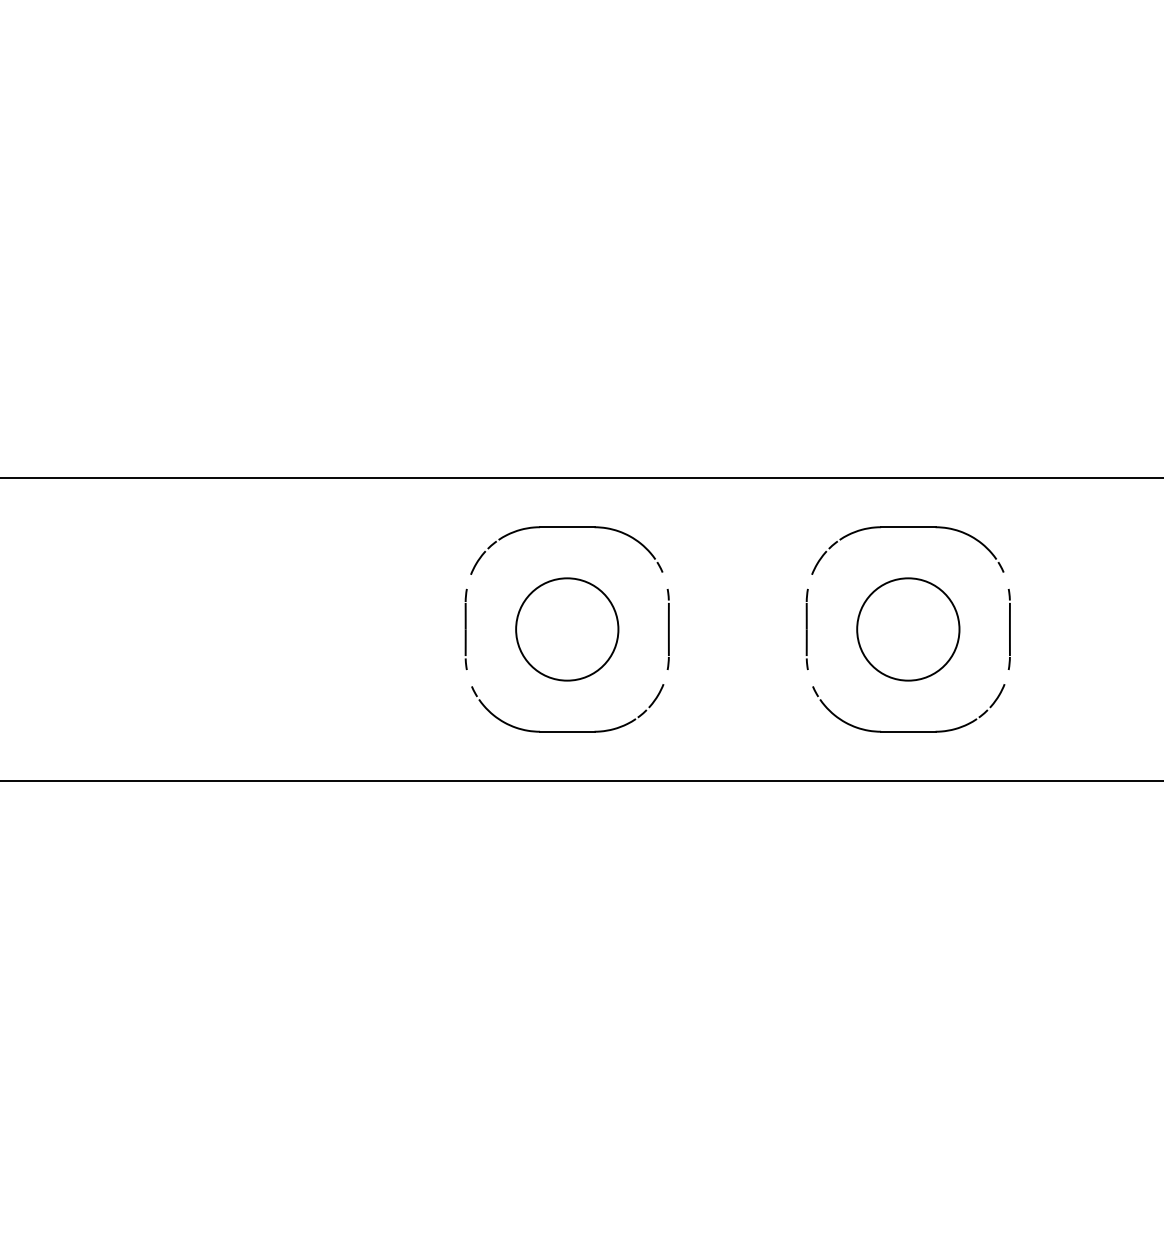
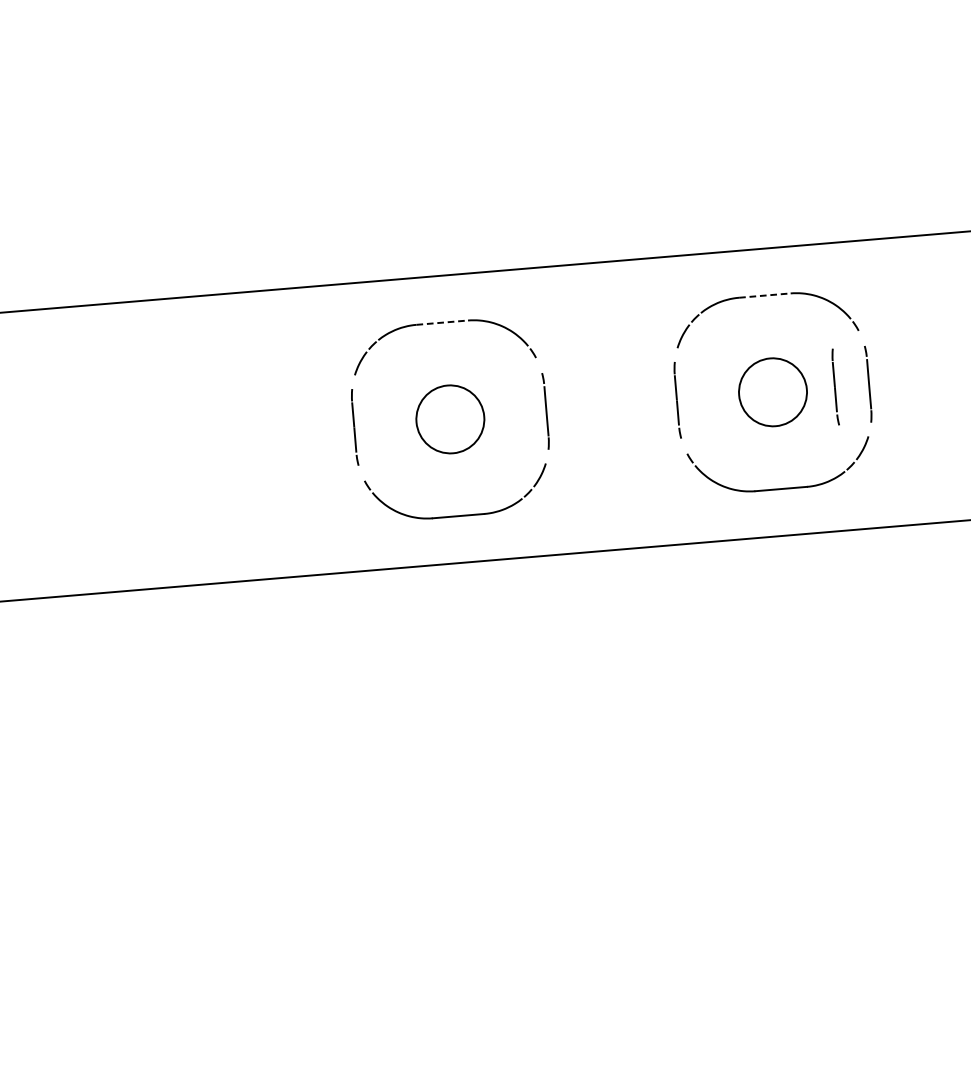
line: (567, 527) -> (442, 322), solid -> dashed
line: (908, 527) -> (765, 295), solid -> dashed
circle: (567, 629) -> (450, 419), size x0.7
circle: (908, 629) -> (773, 392), size x0.7
line: (973, 629) -> (834, 387), added

